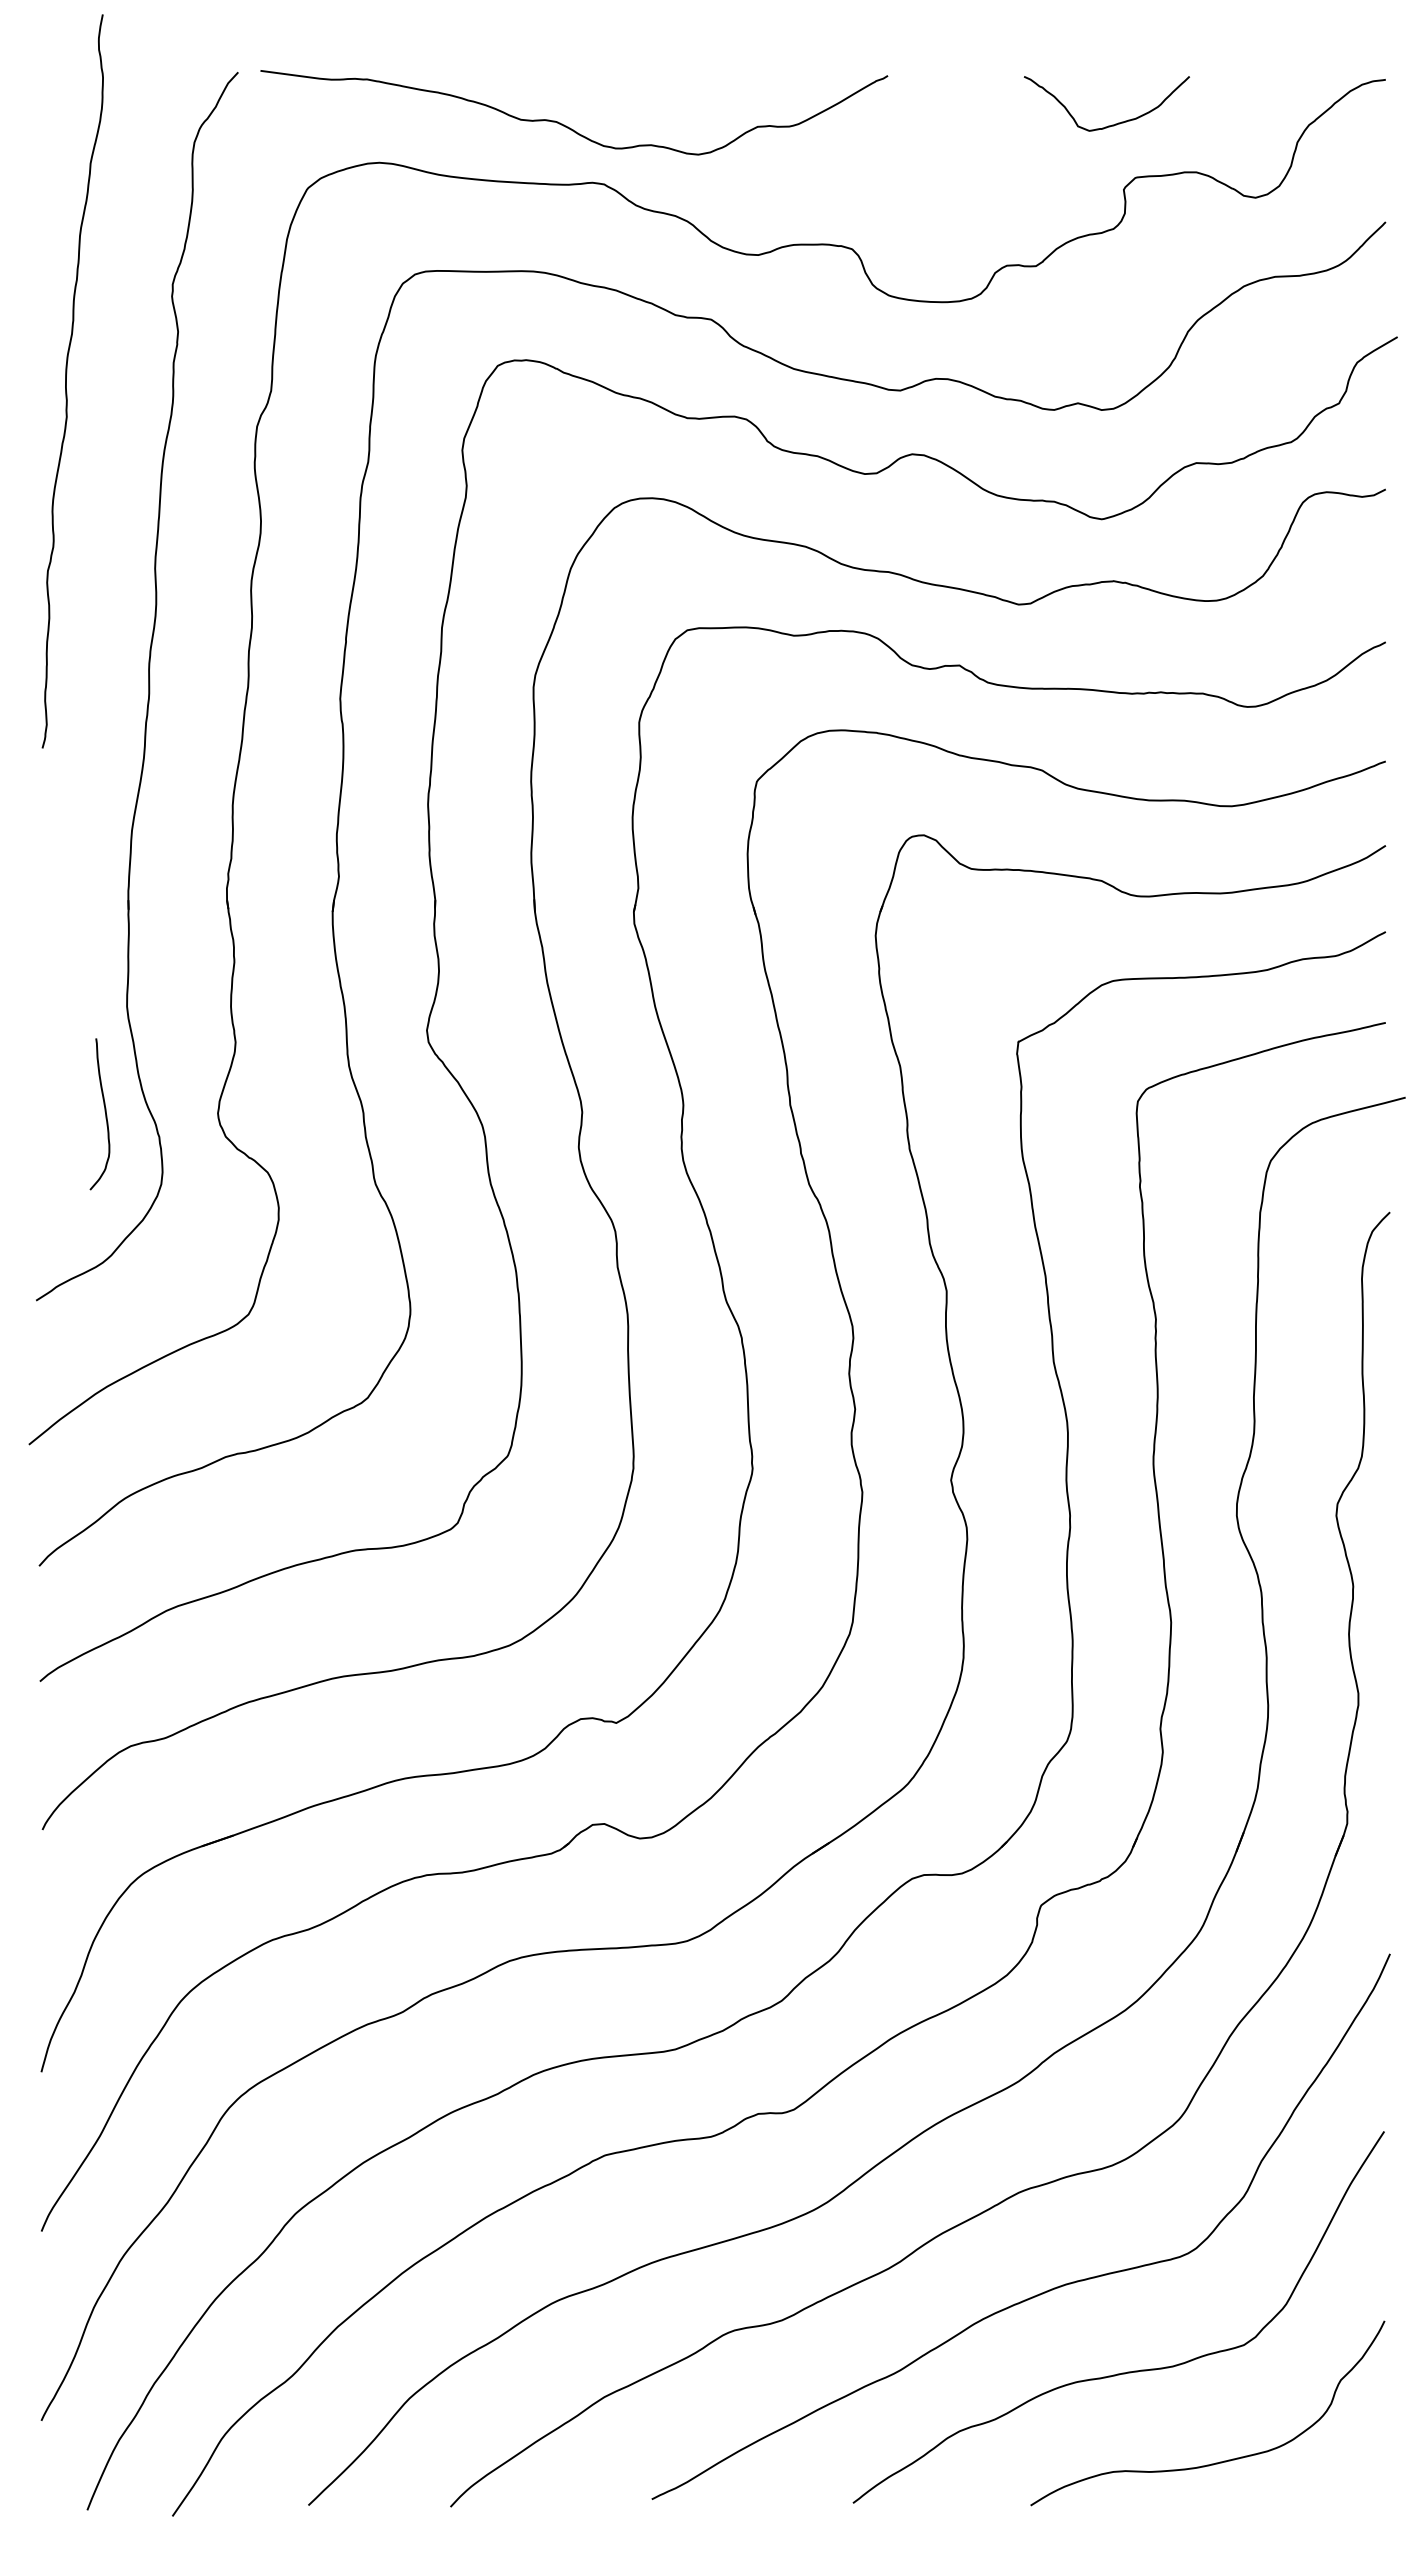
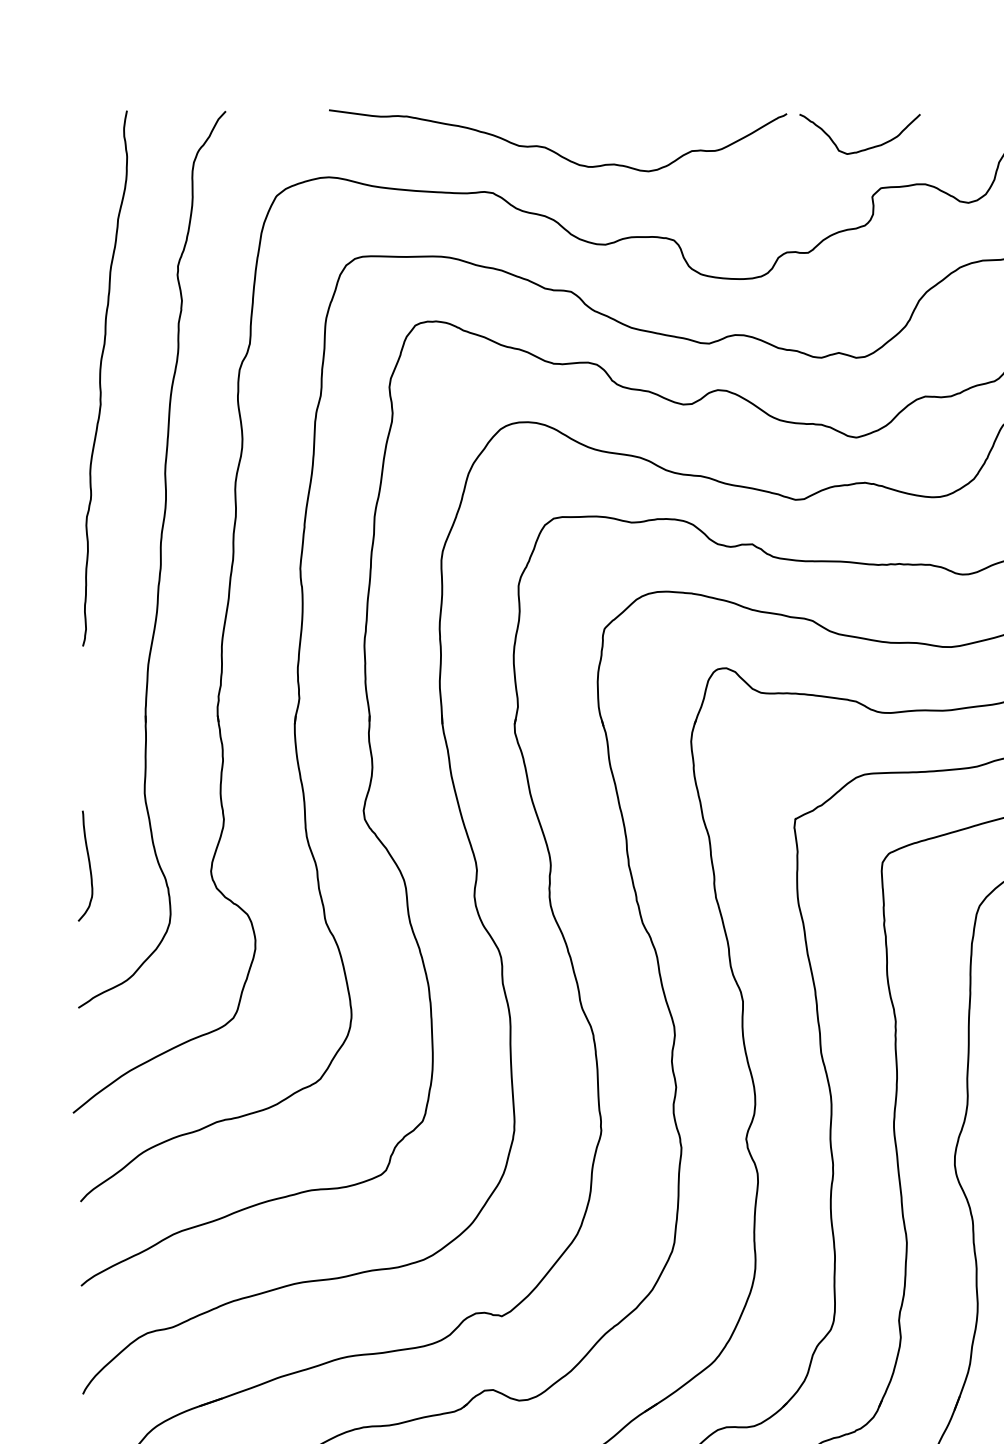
curve: (568, 126) -> (553, 150), moved
curve: (66, 381) -> (100, 378), moved
curve: (104, 1111) -> (88, 864), moved

